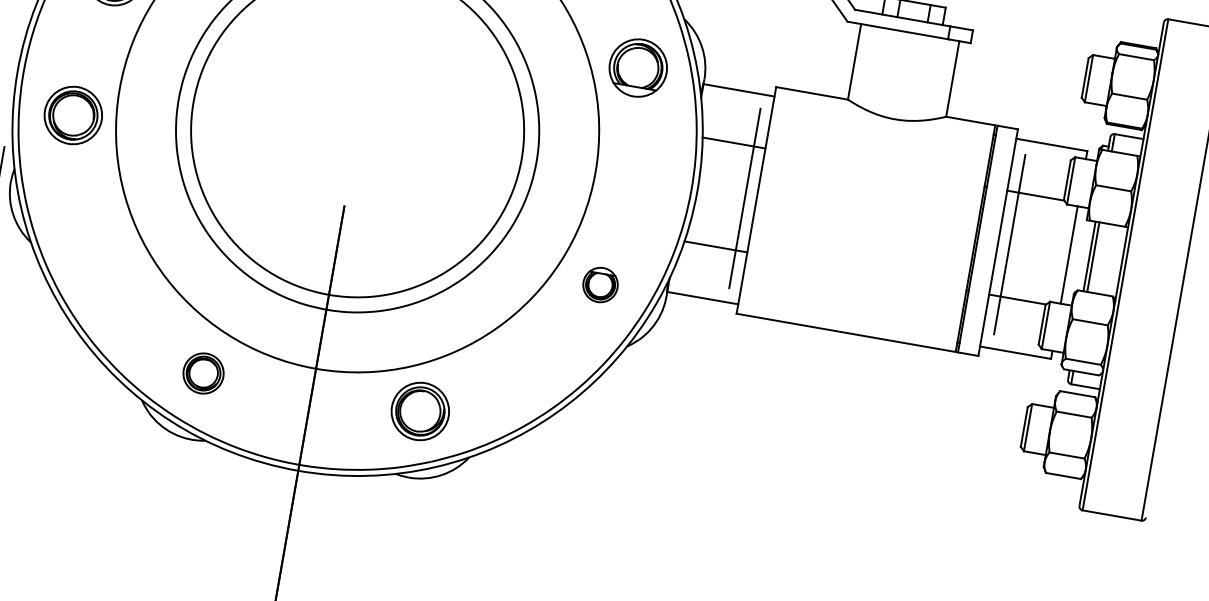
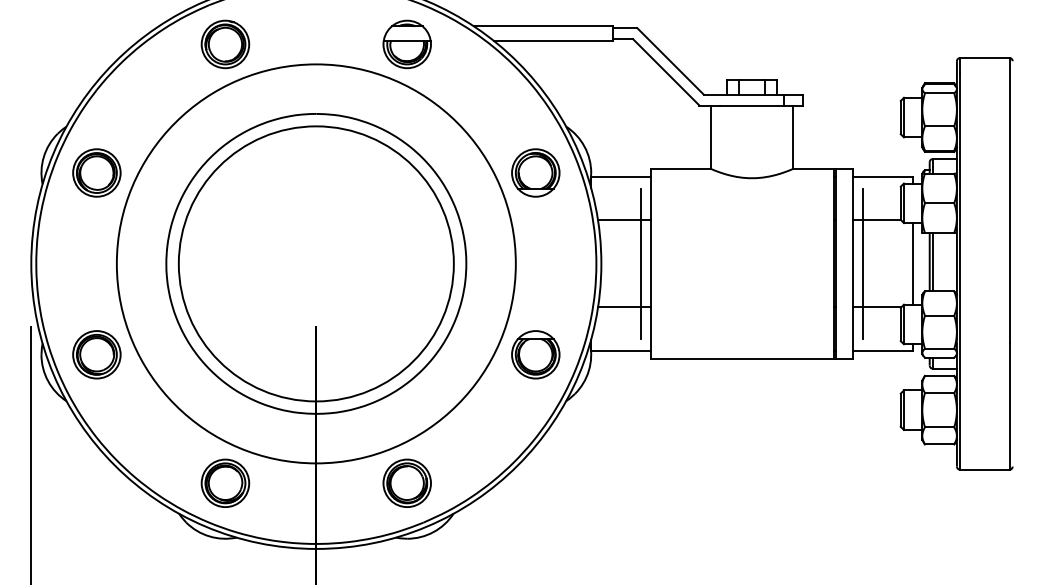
part: (72, 115) -> (96, 354), moved
part: (600, 284) -> (535, 354), size x1.67
part: (203, 372) -> (225, 482), size x1.43

